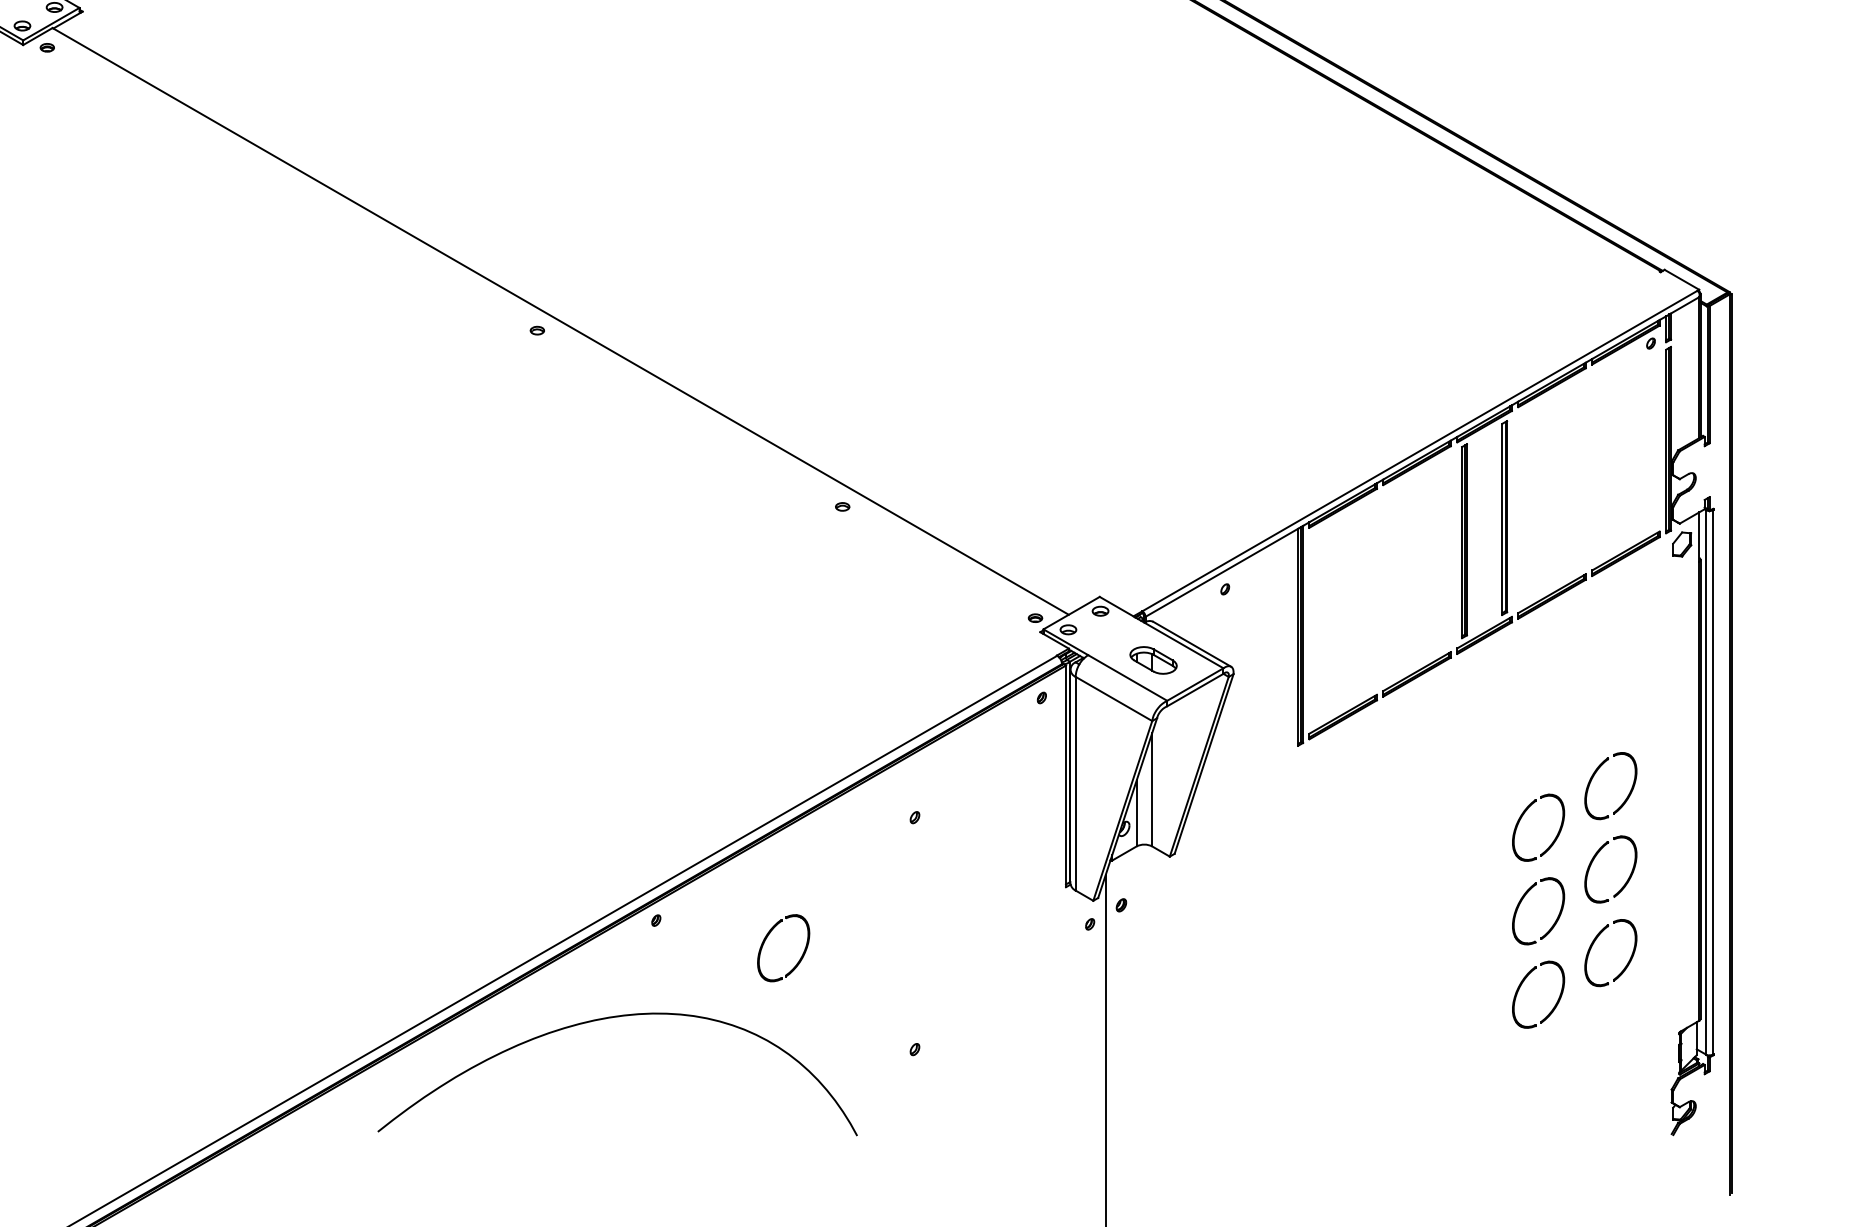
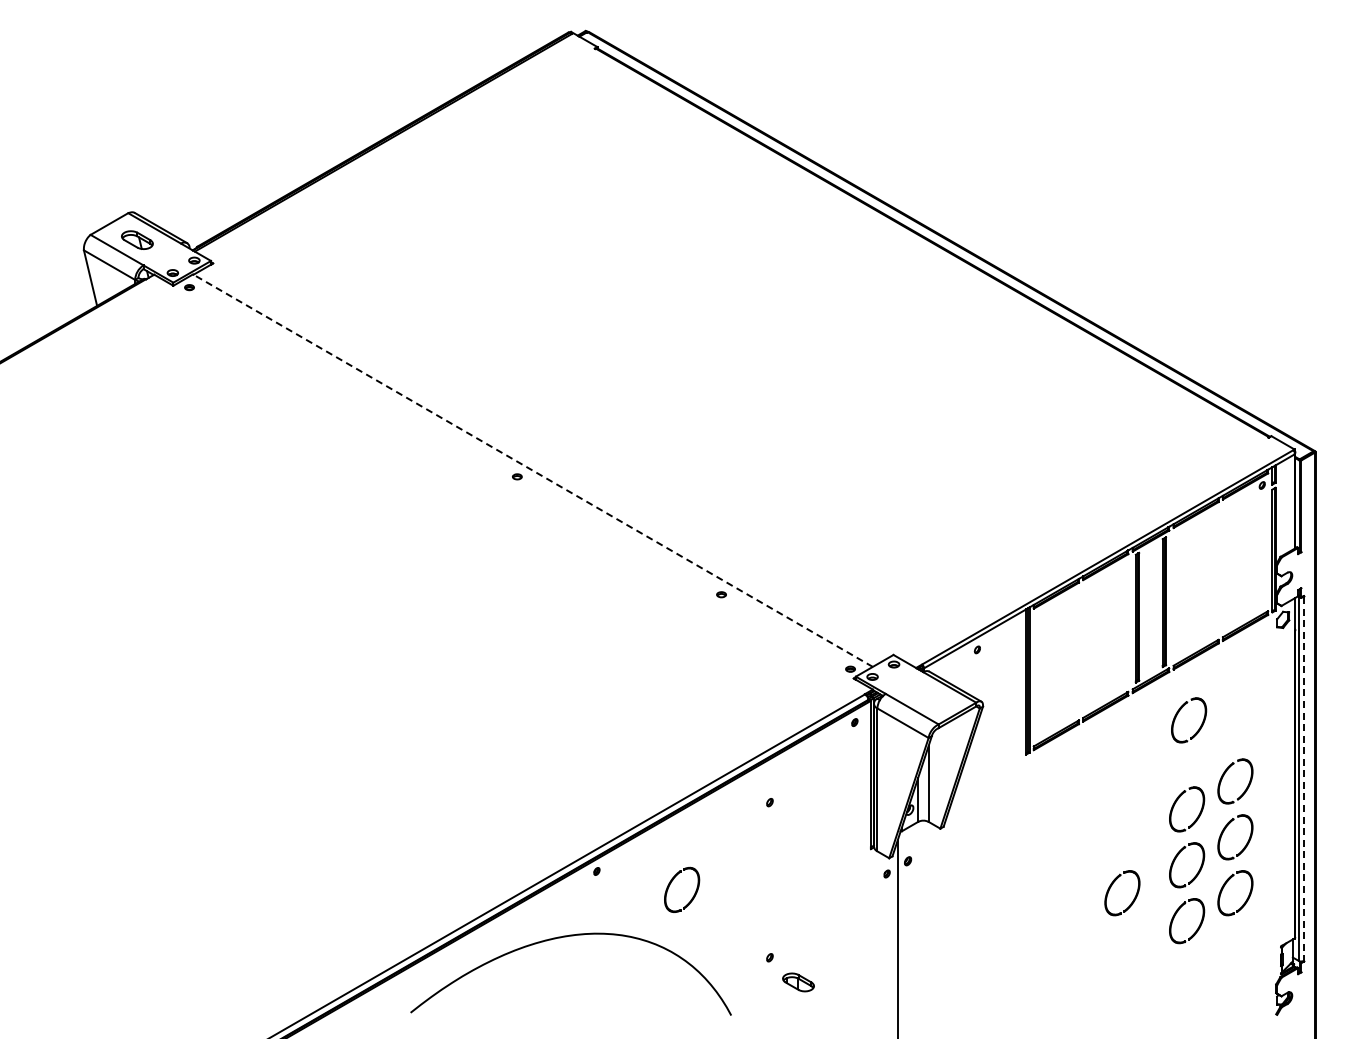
line: (560, 321) -> (532, 470), solid -> dashed
part: (1153, 660) -> (798, 982), moved
part: (1555, 706) -> (1198, 728), added
line: (1712, 783) -> (1303, 779), solid -> dashed
part: (1456, 963) -> (1132, 900), added

